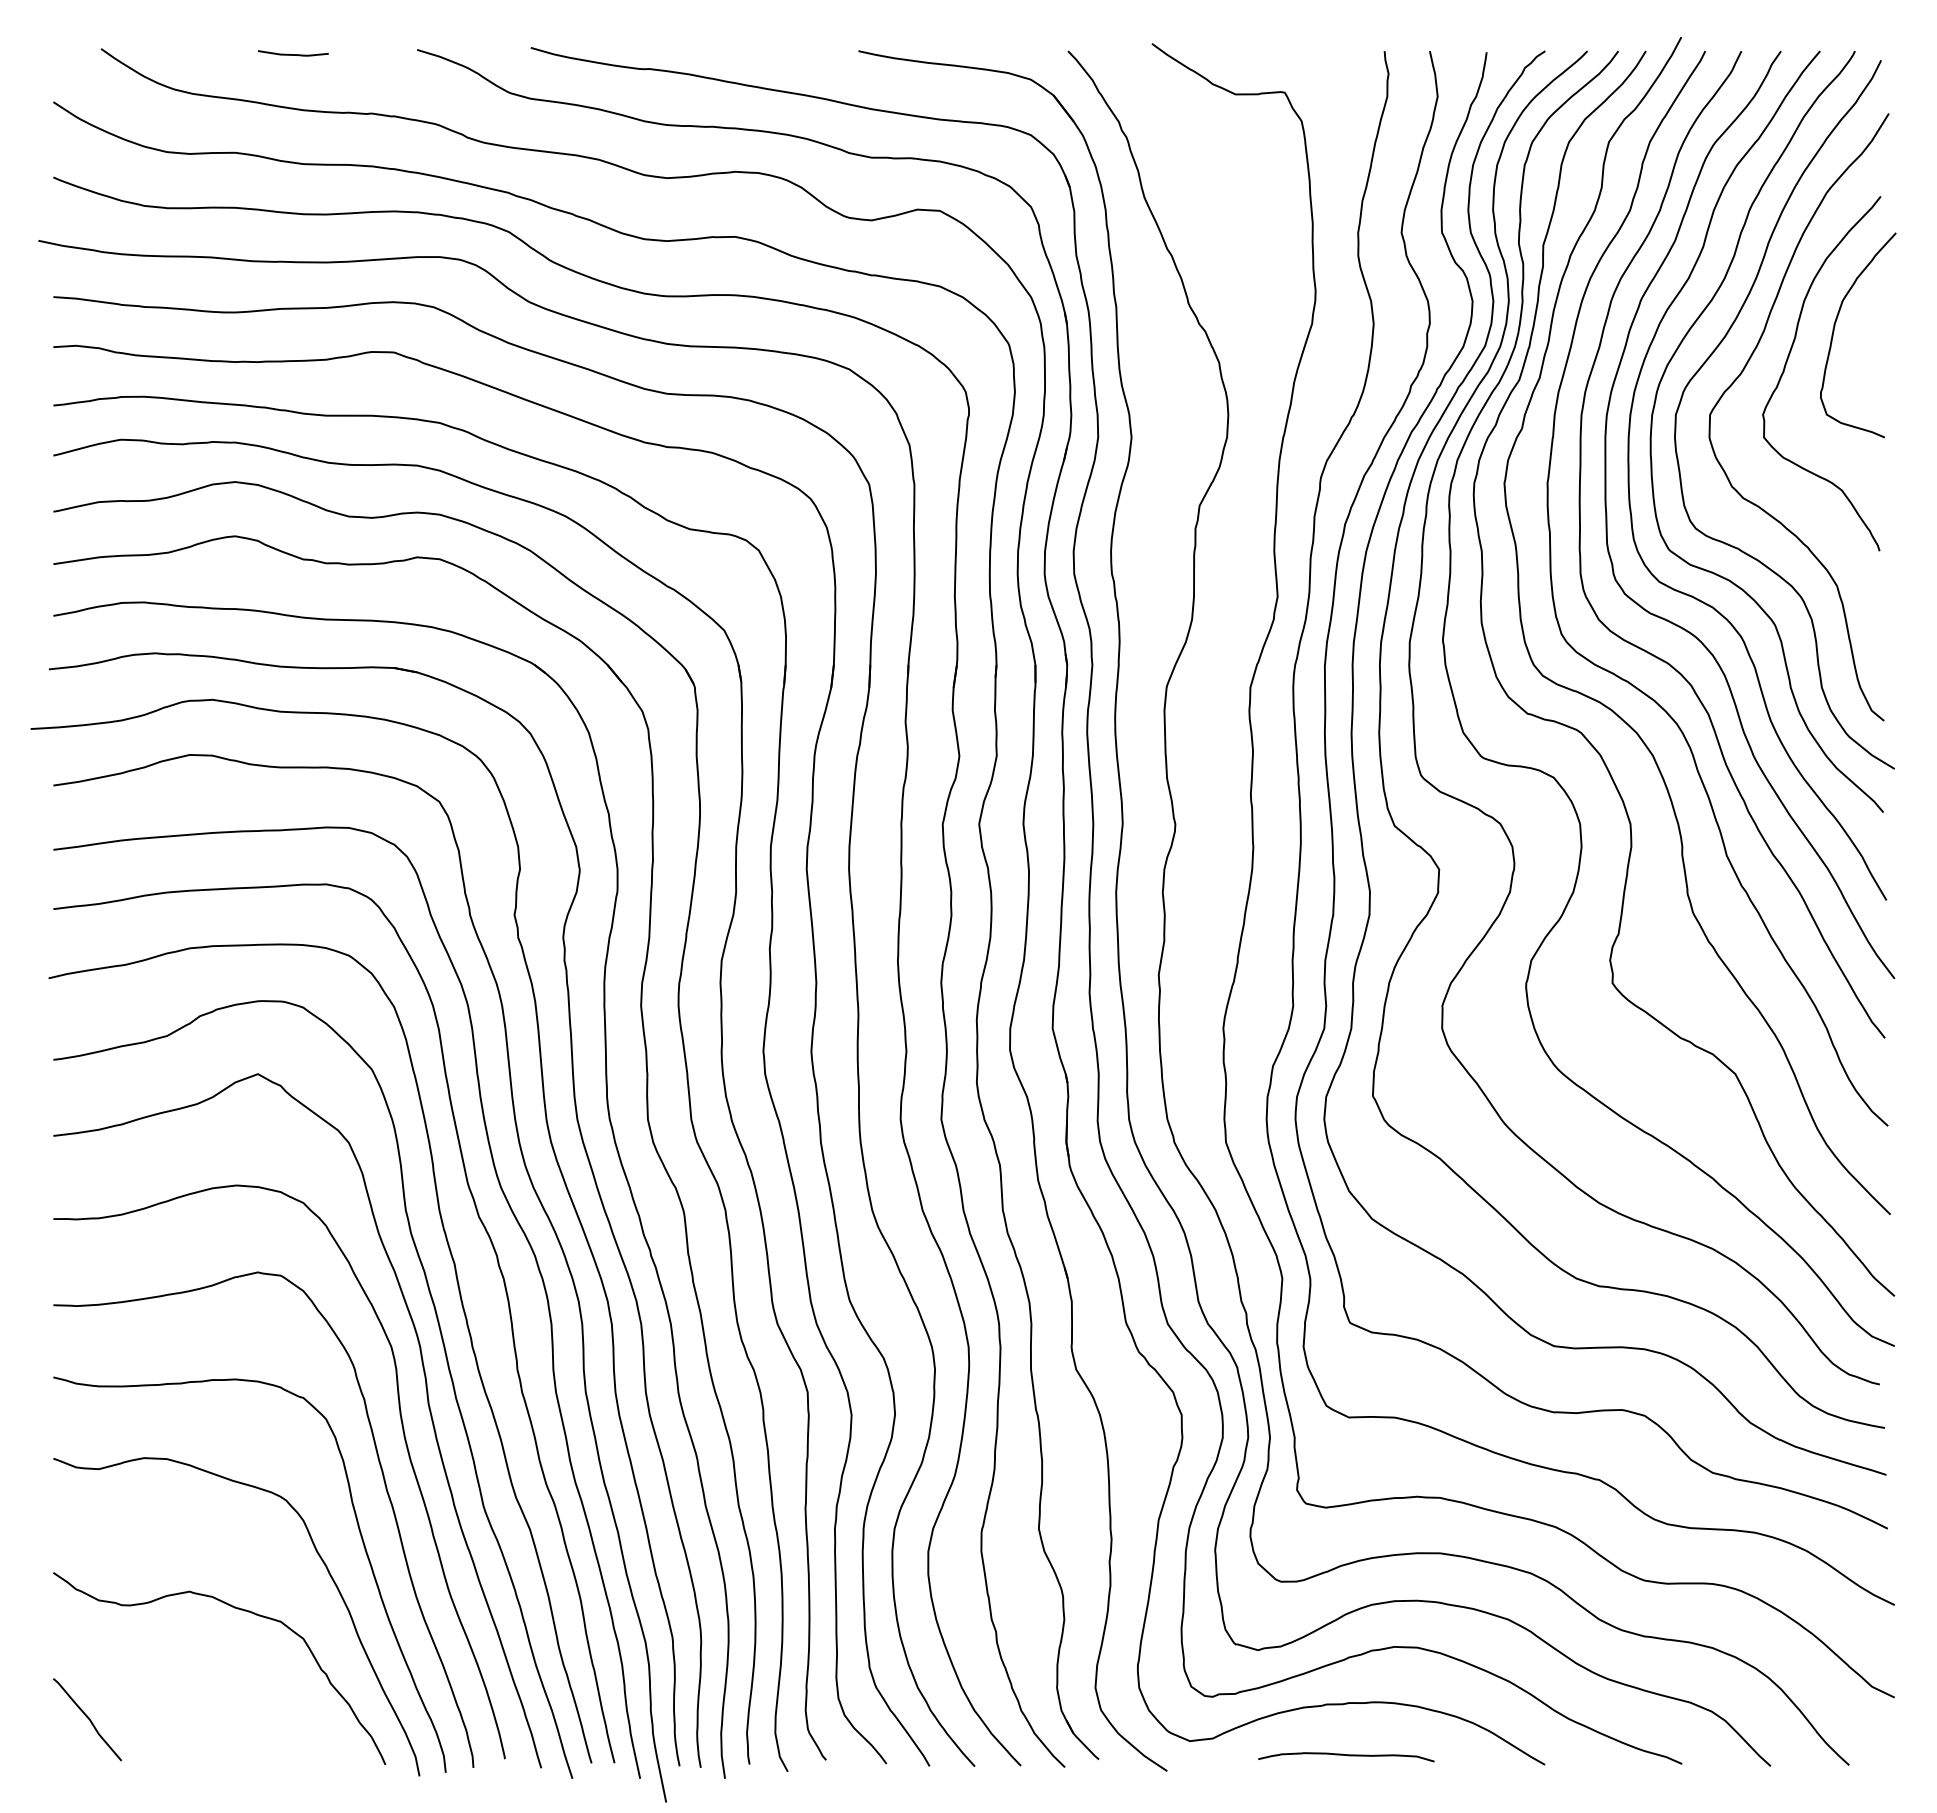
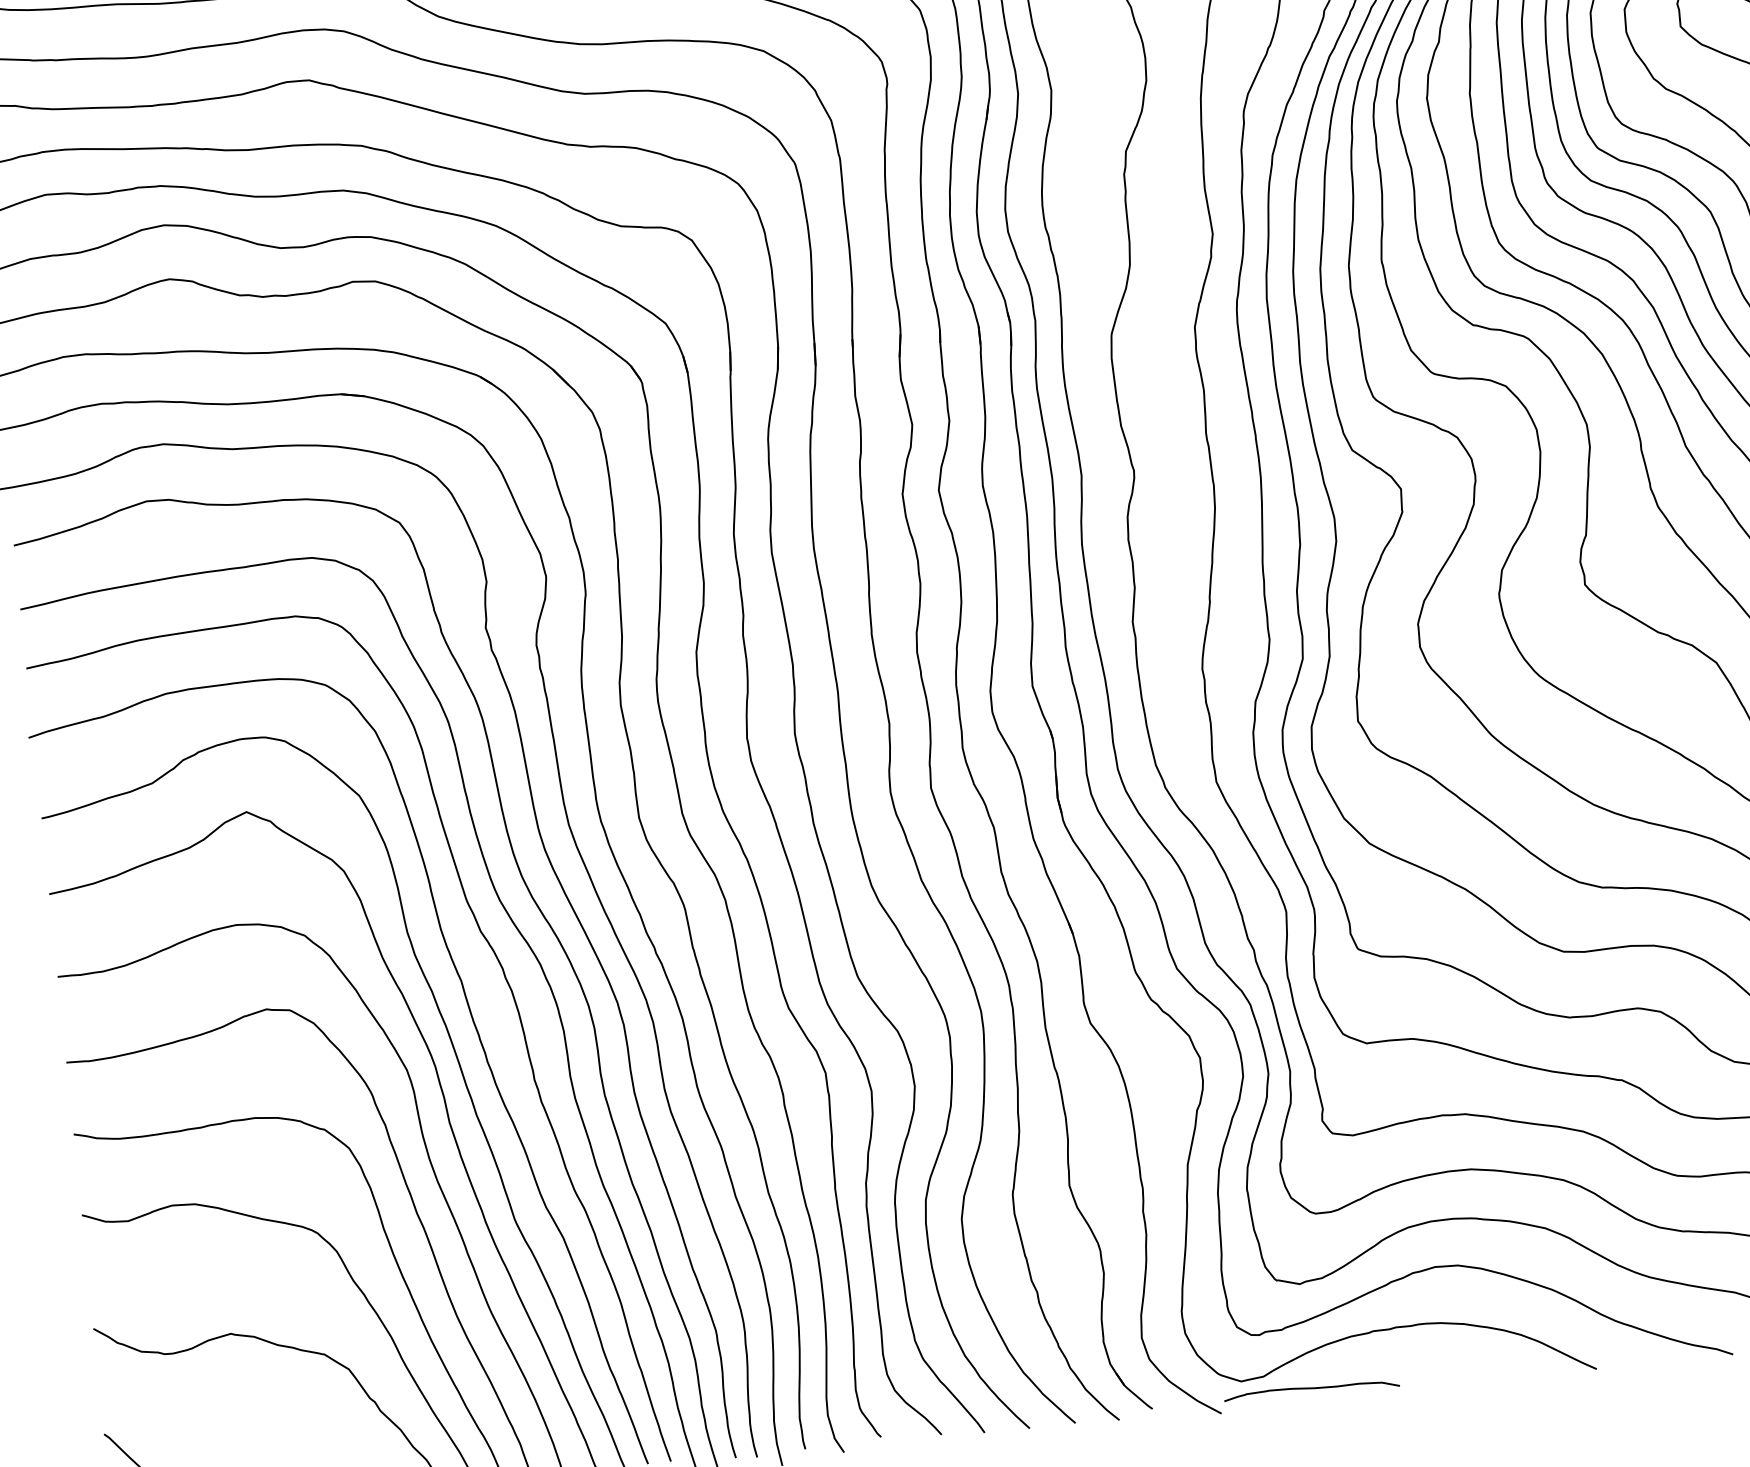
curve: (1347, 1756) -> (1312, 1389), moved

